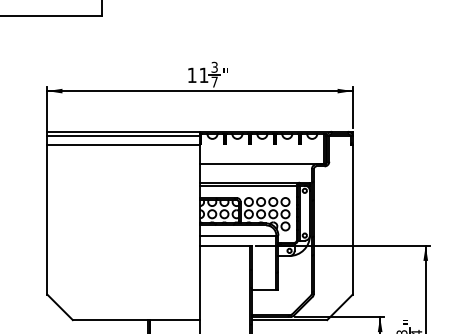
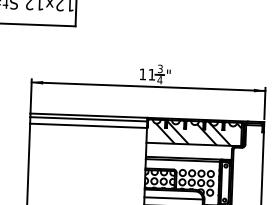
text: (214, 81) -> (159, 79), 7 -> 4
hatch: (261, 148) -> (193, 132), added

